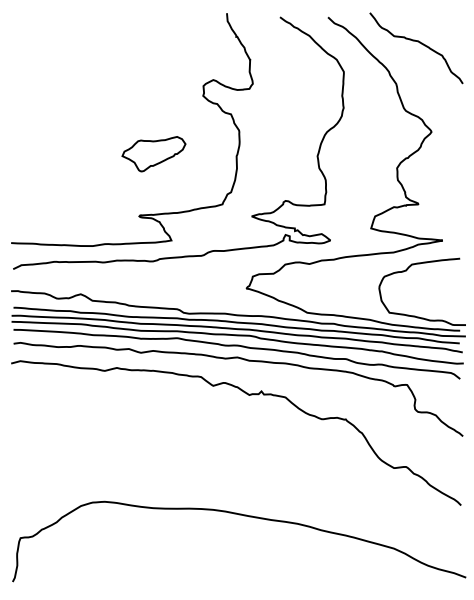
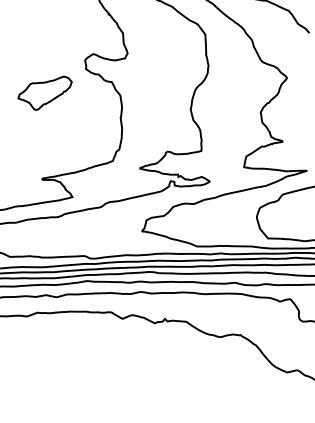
part: (153, 154) -> (45, 94), moved

